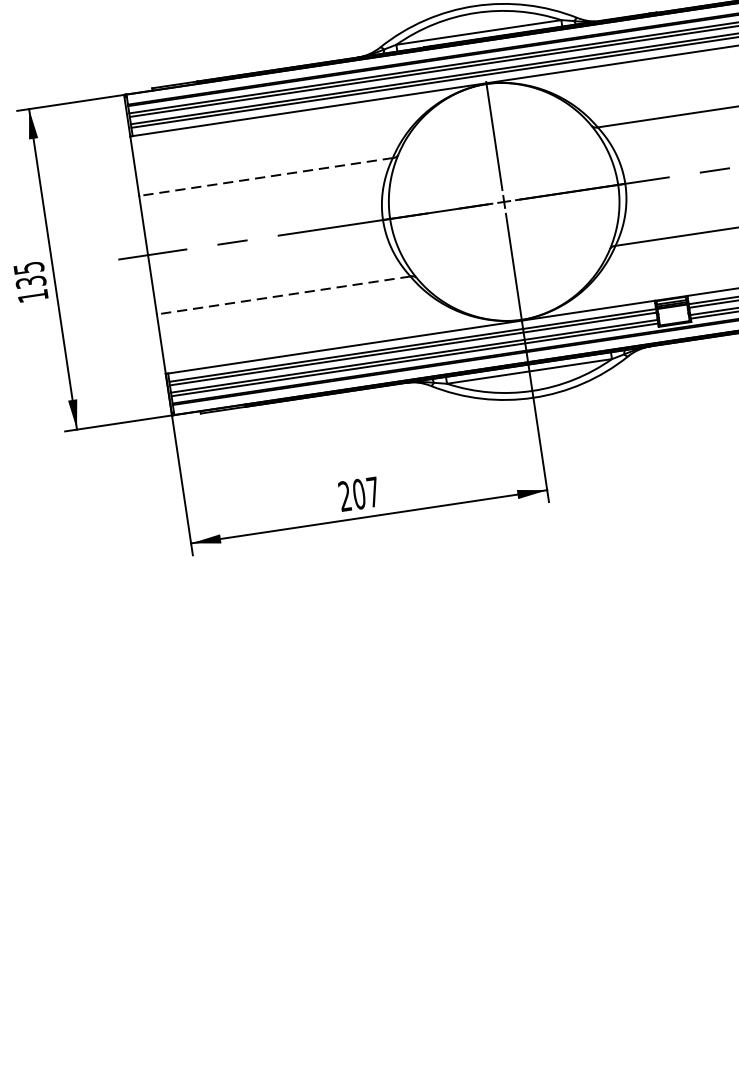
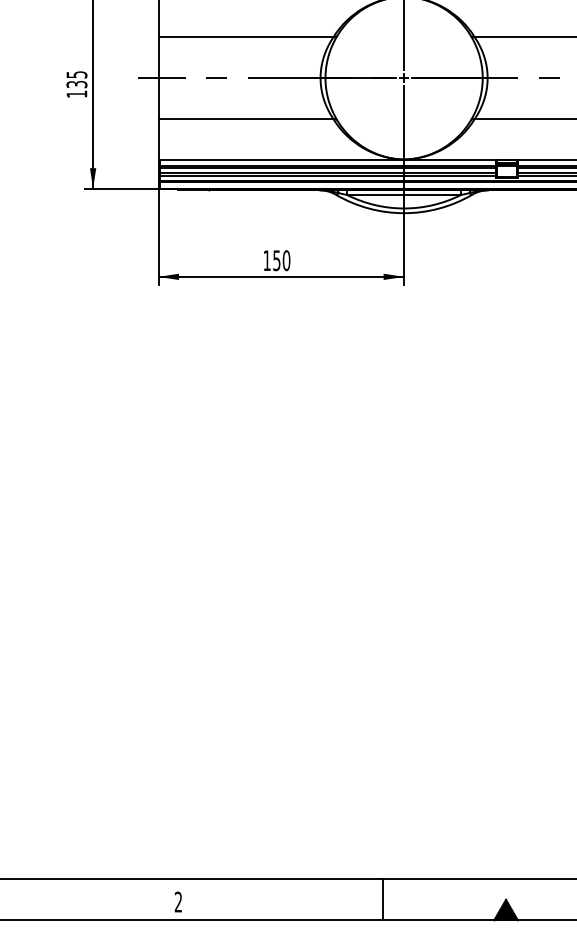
line: (265, 177) -> (245, 37), dashed -> solid
line: (283, 296) -> (245, 119), dashed -> solid
text: (358, 494) -> (276, 260), 207 -> 150

